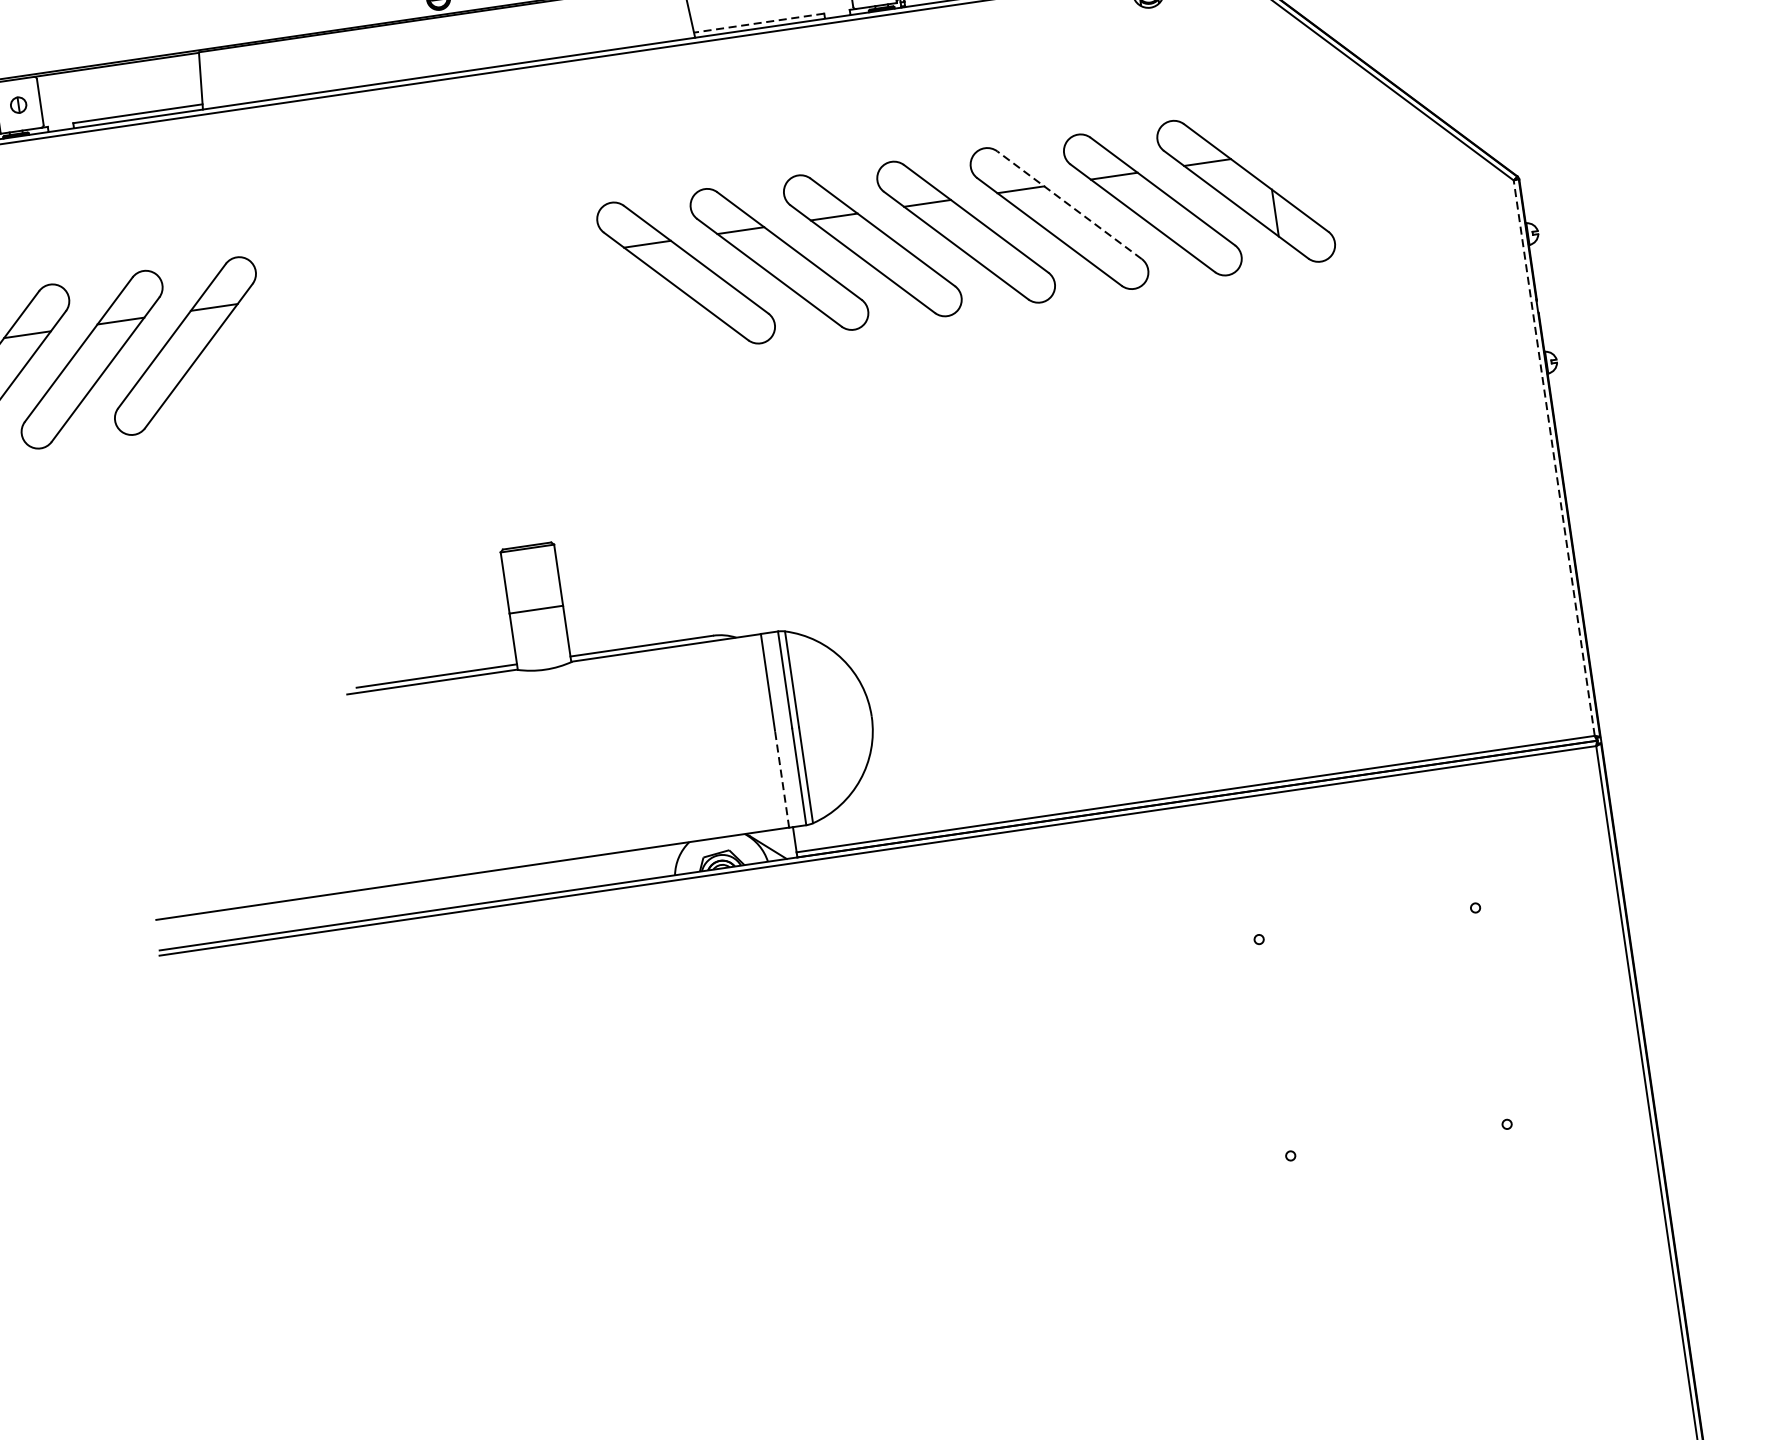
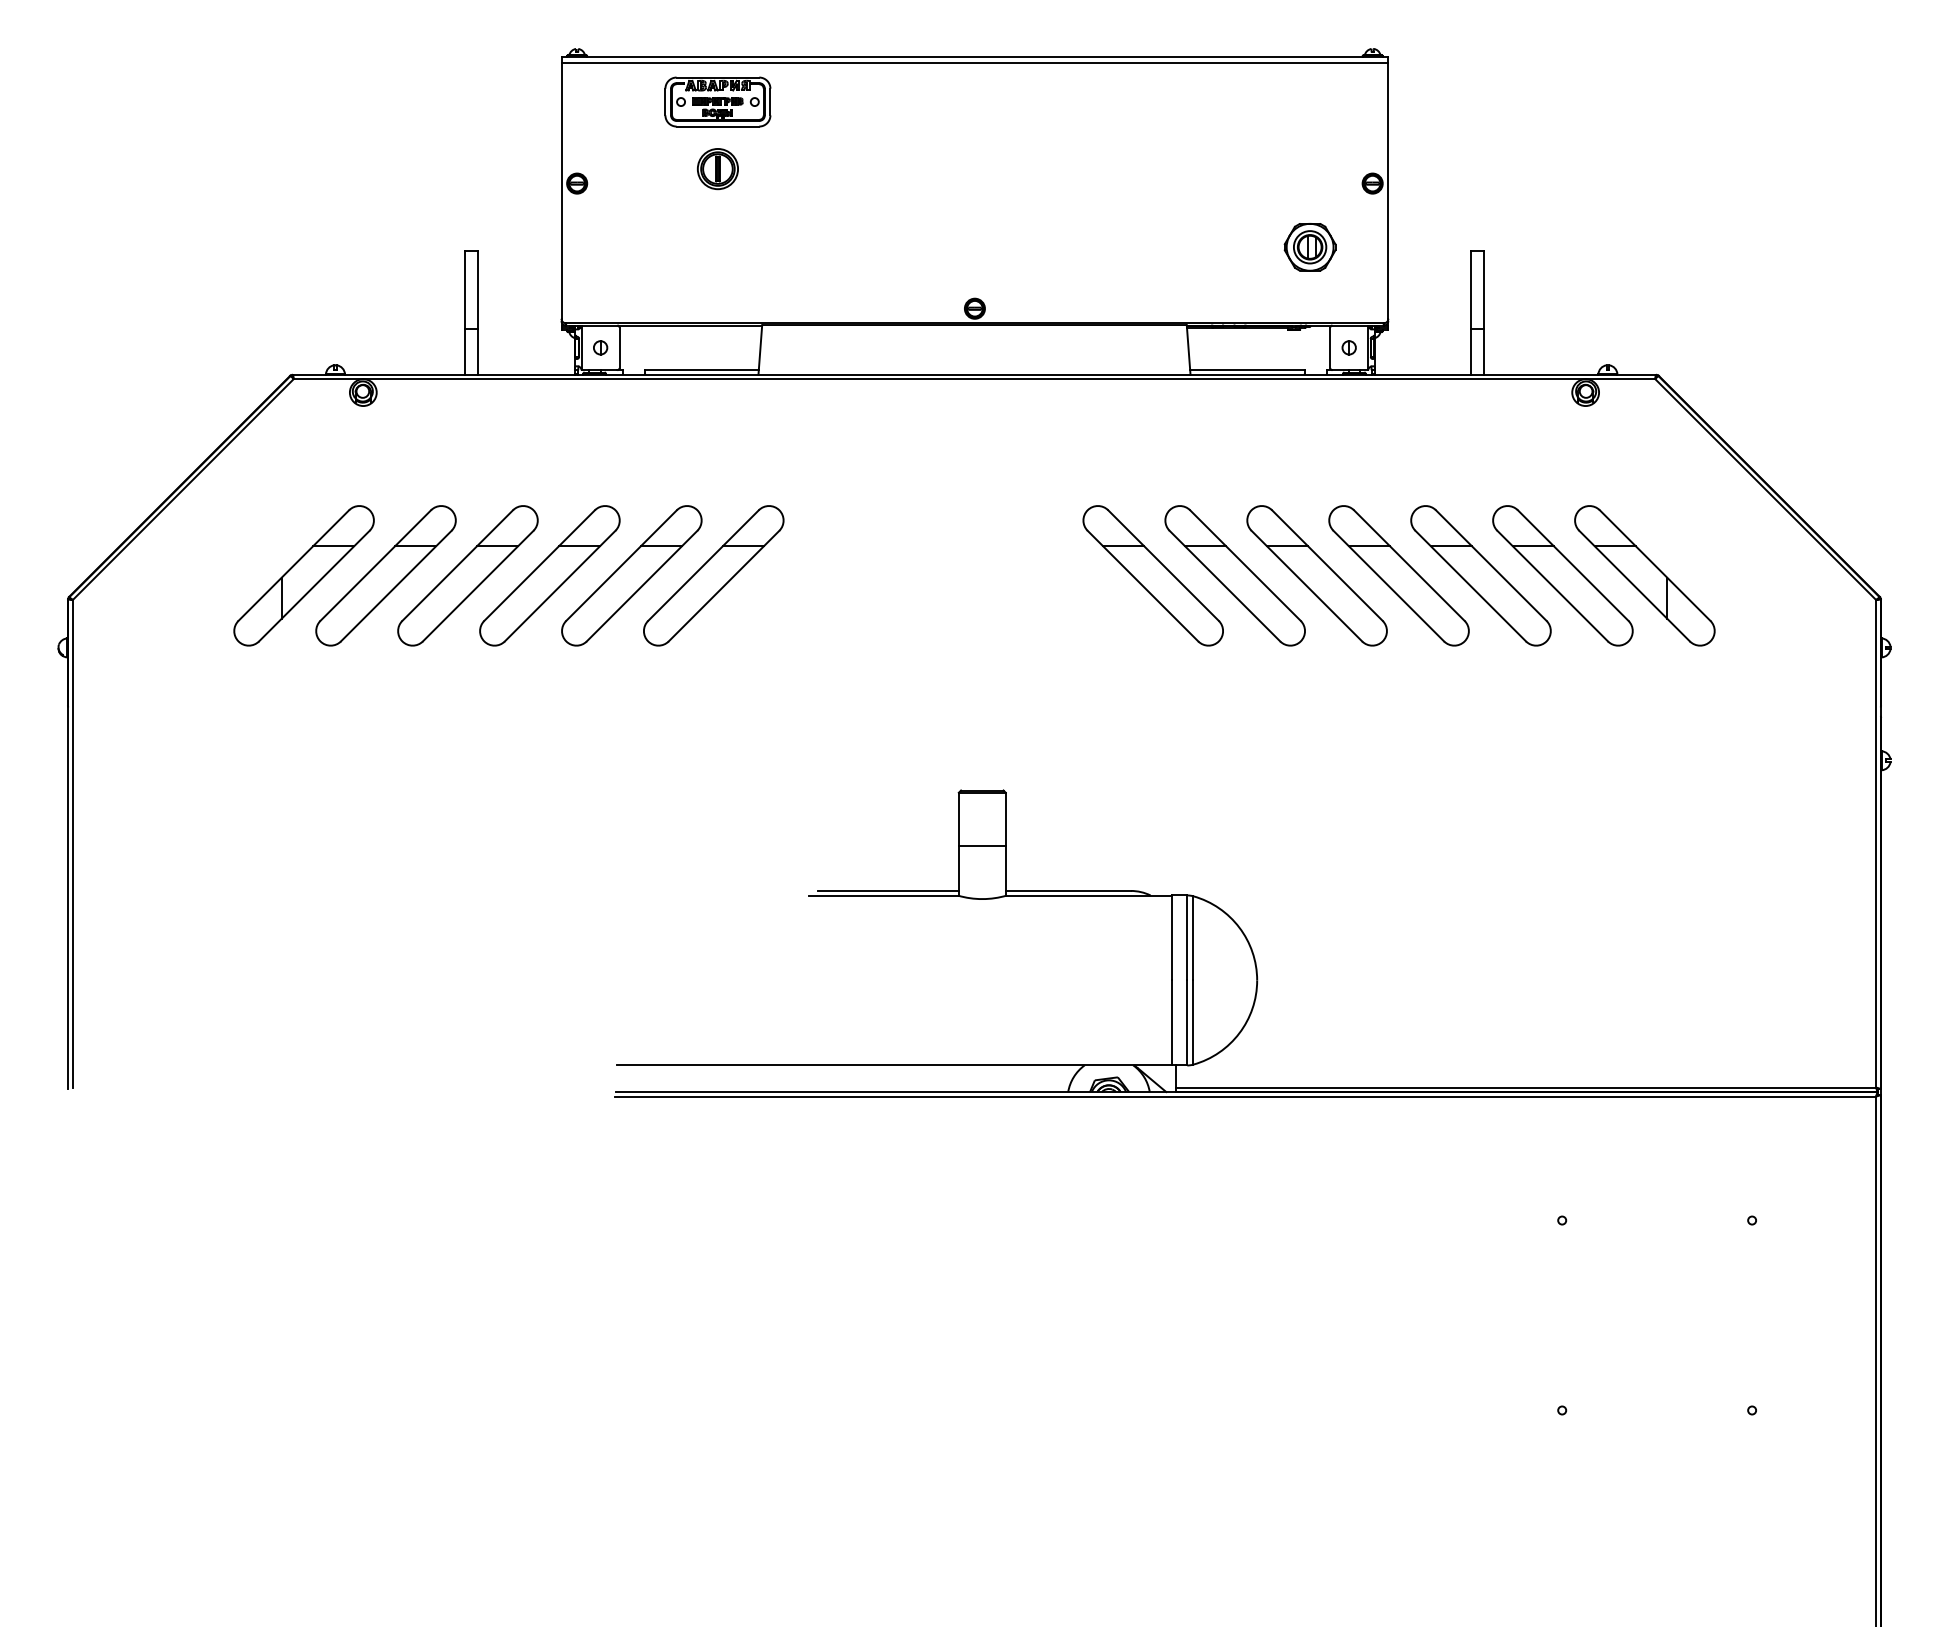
line: (758, 23) -> (1246, 370), dashed -> solid
line: (1068, 205) -> (1490, 565), dashed -> solid
line: (1554, 457) -> (1876, 843), dashed -> solid
line: (782, 778) -> (1172, 1022), dashed -> solid

